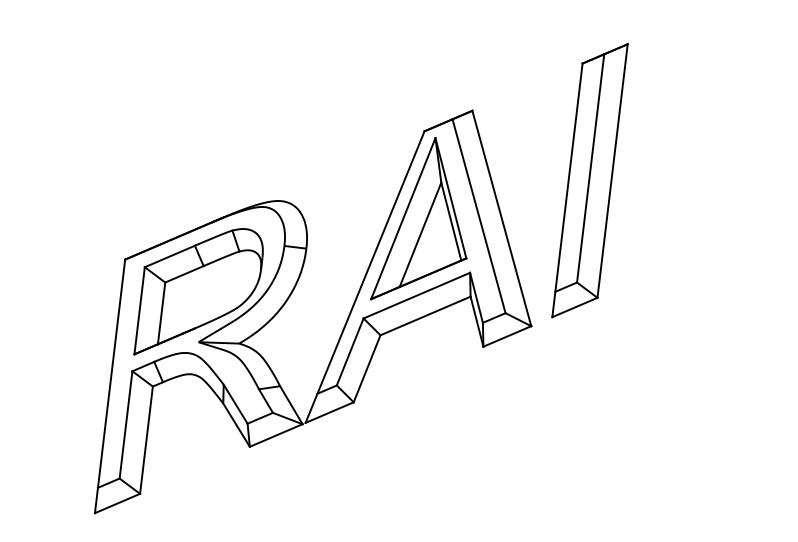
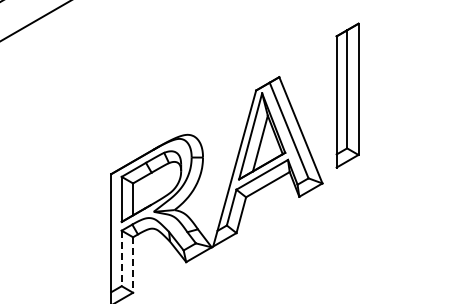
part: (589, 180) -> (347, 95), moved
line: (125, 424) -> (121, 258), solid -> dashed
line: (147, 441) -> (133, 265), solid -> dashed

